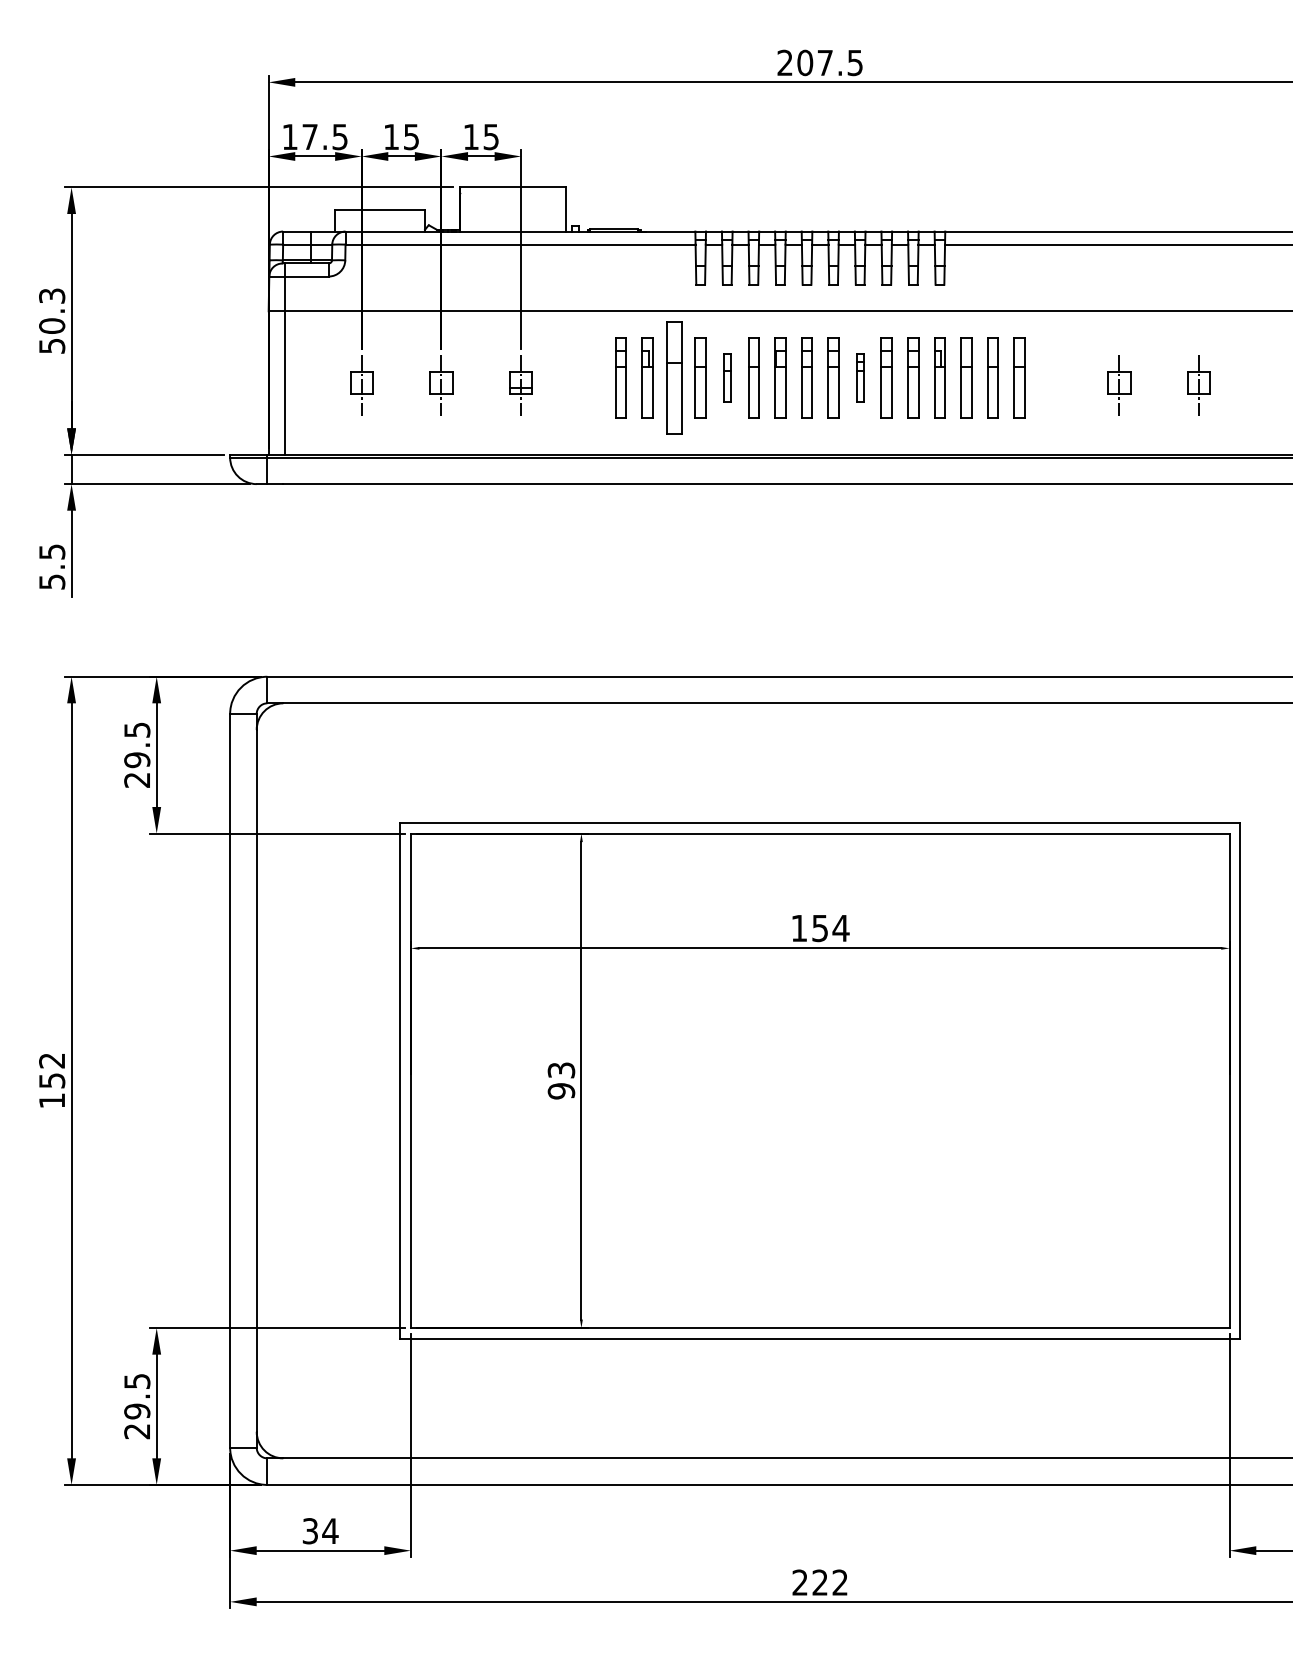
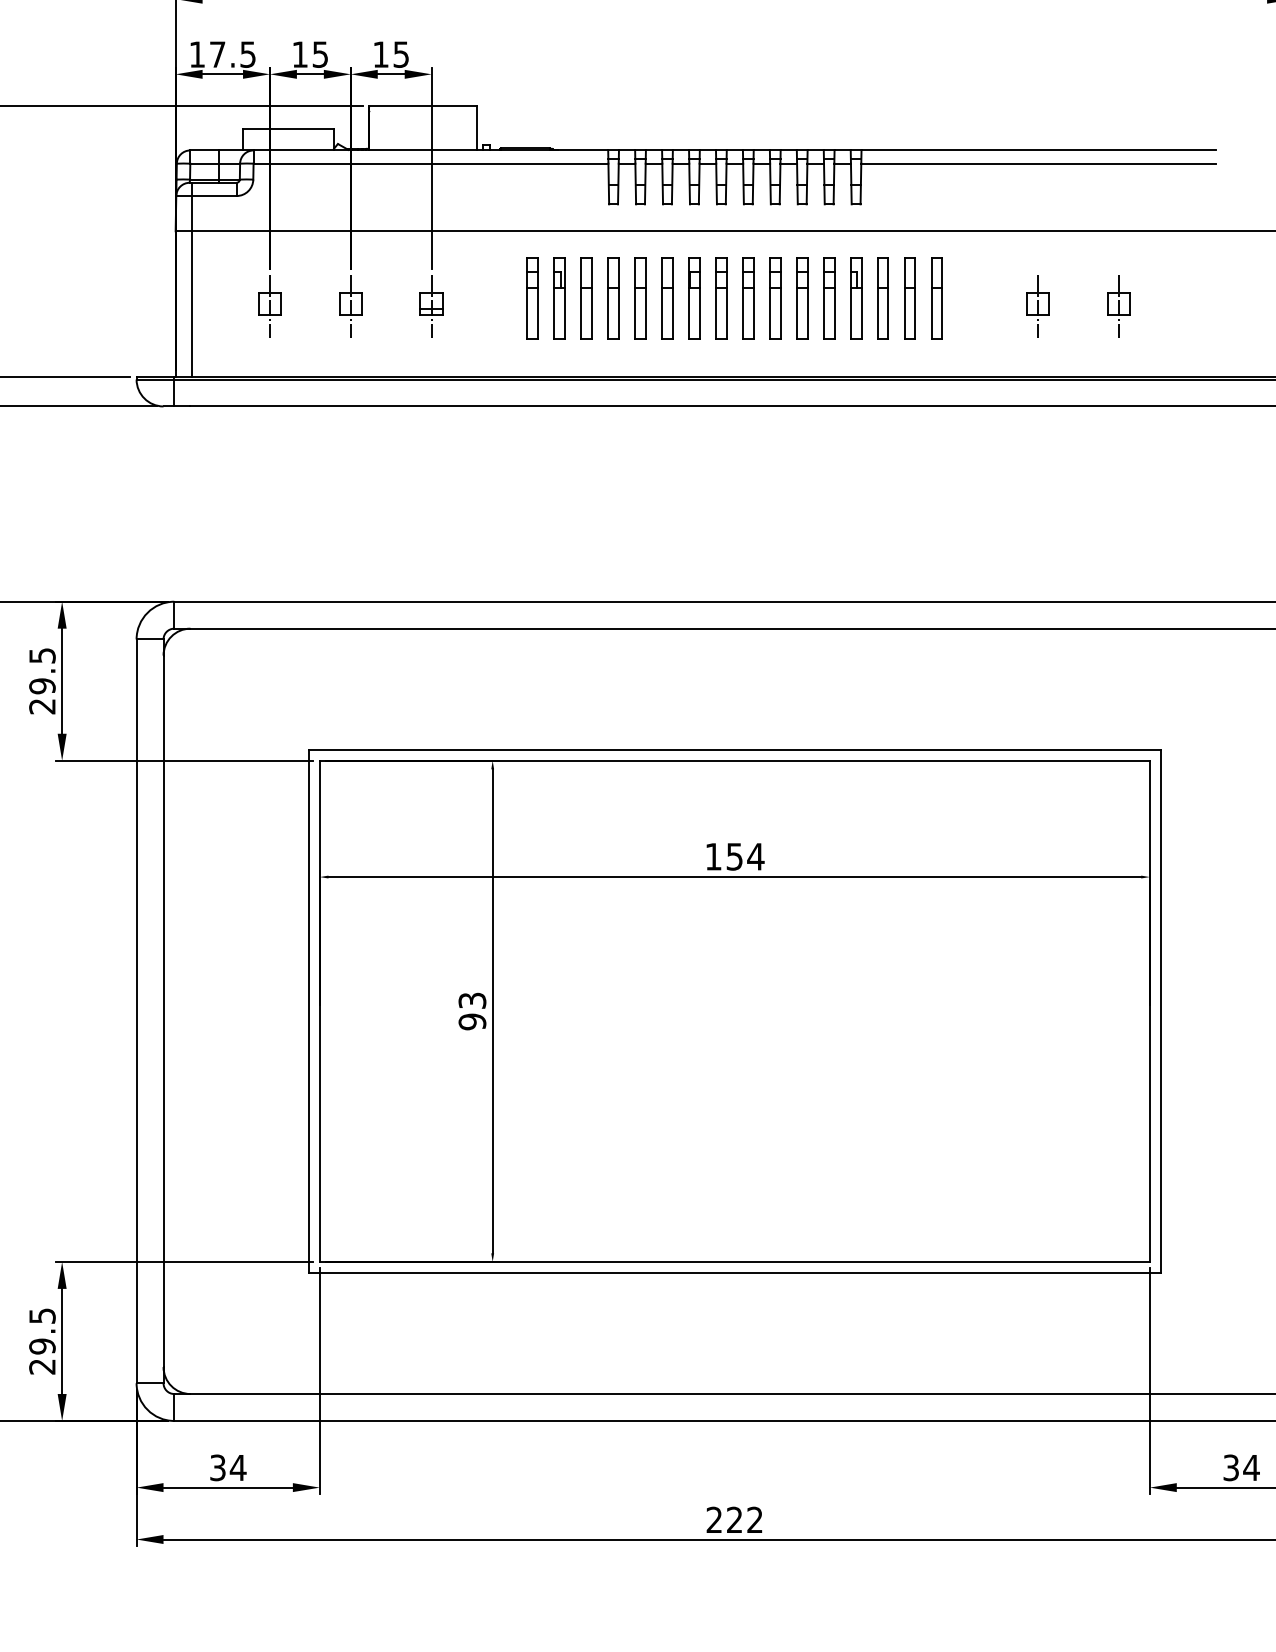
part: (673, 377) -> (586, 298), size x0.71
part: (727, 377) -> (640, 298), size x1.67
part: (860, 377) -> (775, 298), size x1.67

